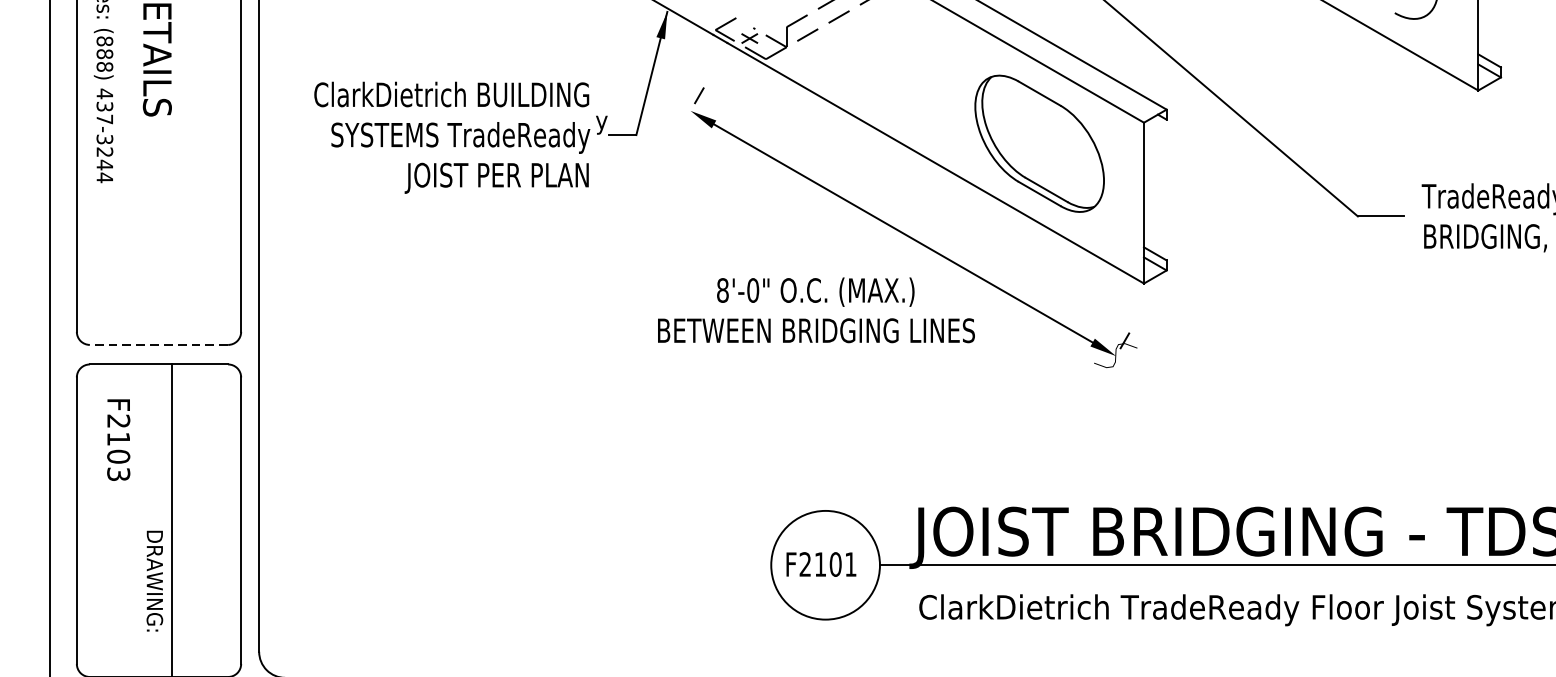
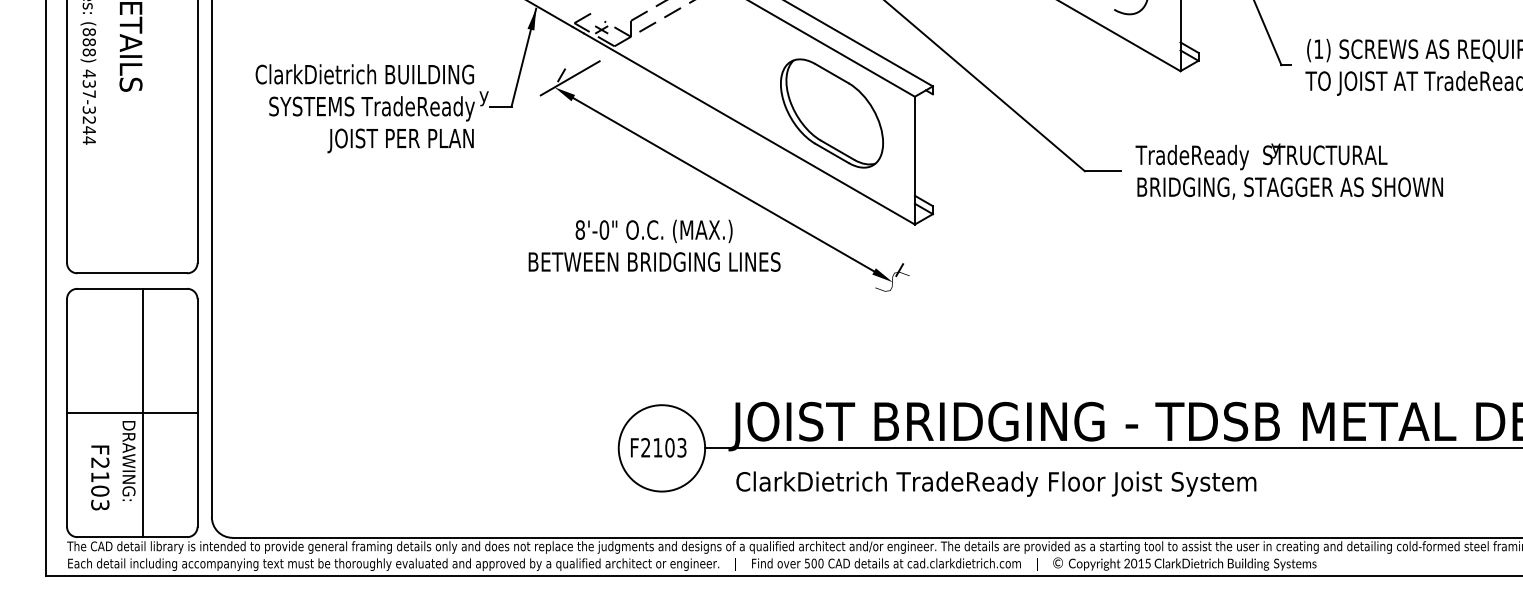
line: (709, 99) -> (569, 78), added
line: (159, 345) -> (132, 273), dashed -> solid
text: (118, 439) -> (100, 477), moved
line: (159, 520) -> (132, 412), added
text: (850, 564) -> (681, 447), F2101 -> F2103

